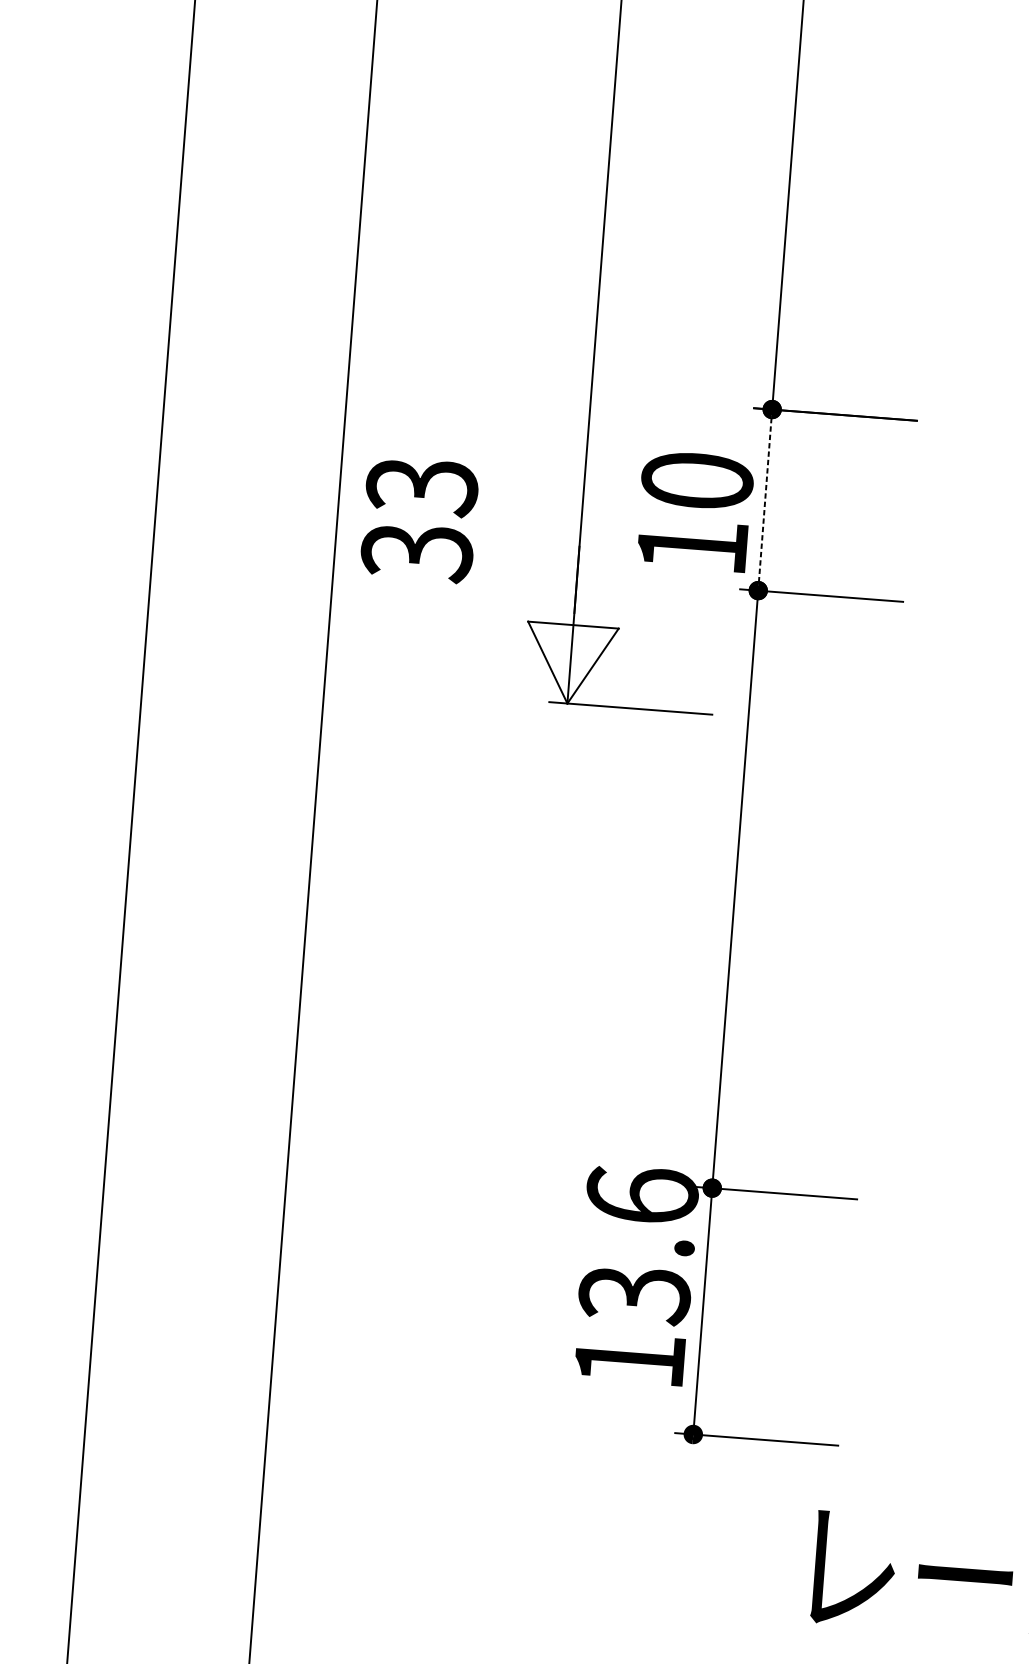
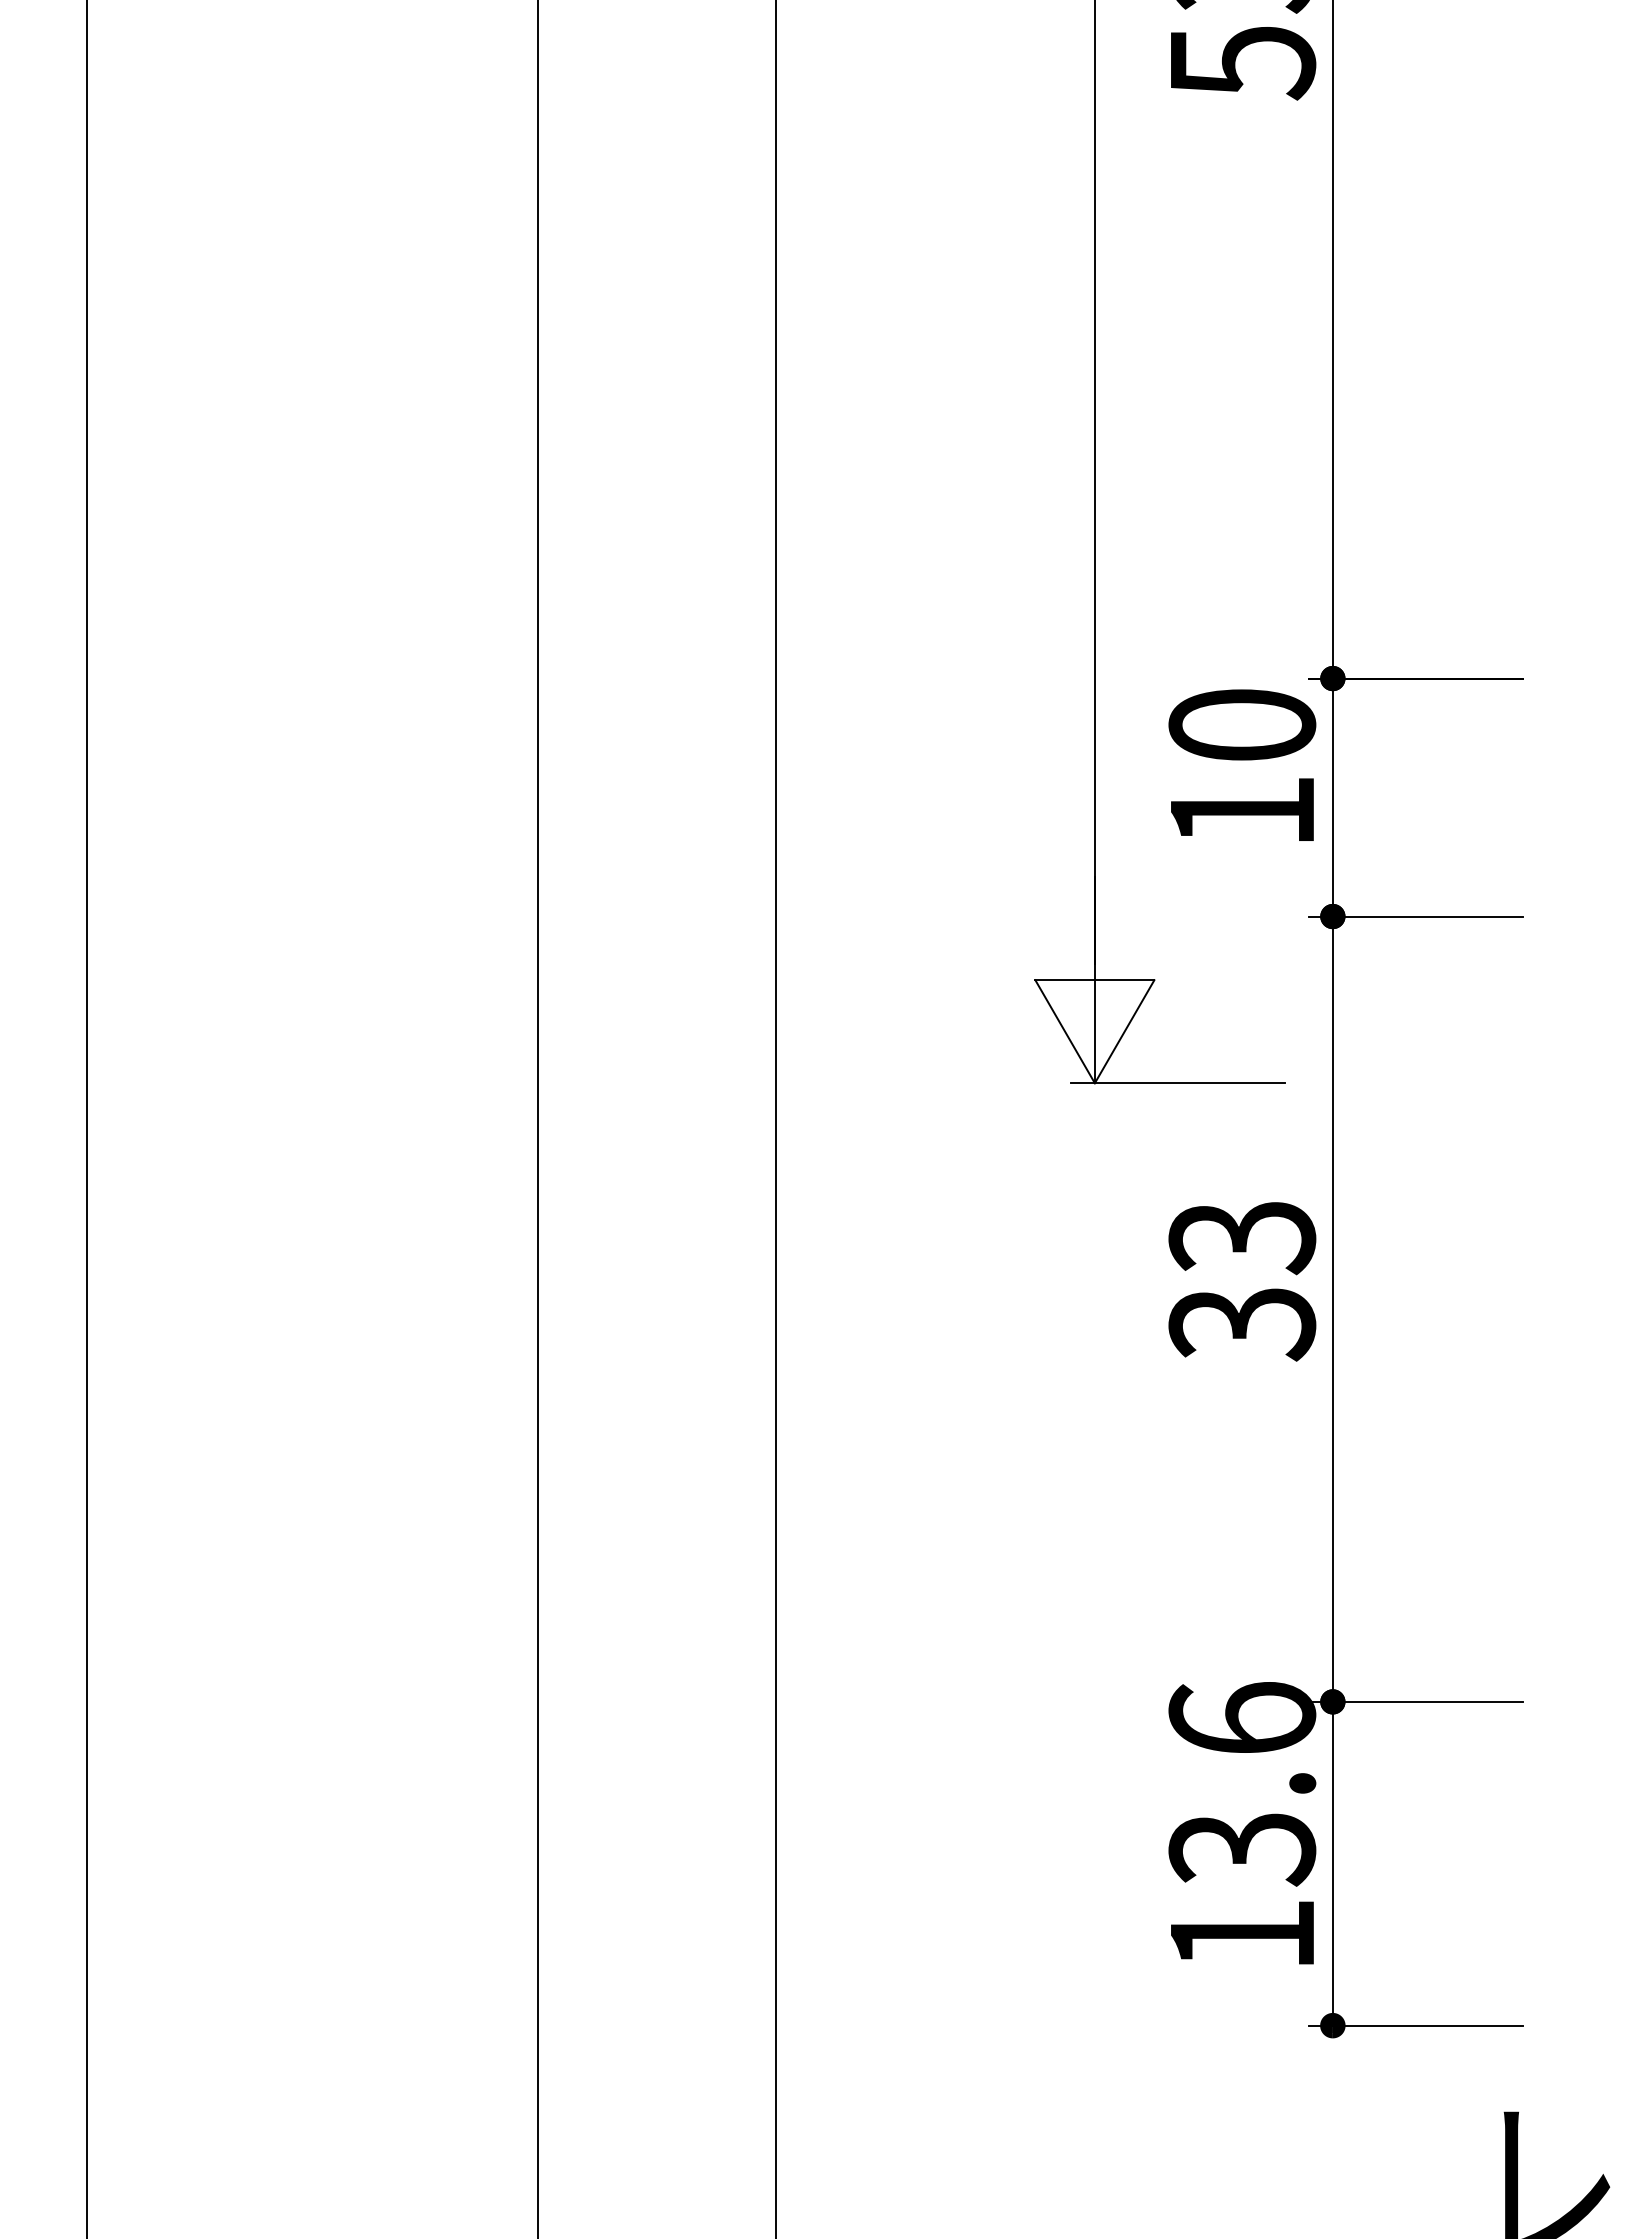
line: (764, 500) -> (1332, 797), dashed -> solid
text: (695, 510) -> (1242, 764), moved
text: (419, 520) -> (1242, 1281), moved

